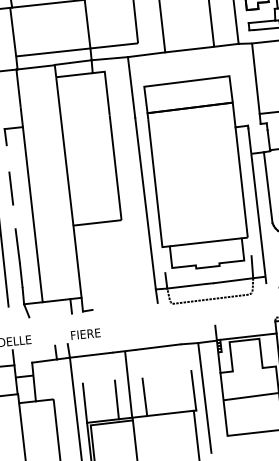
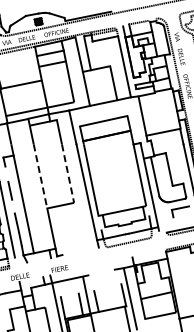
line: (116, 167) -> (68, 173), solid -> dashed
line: (66, 168) -> (40, 176), solid -> dashed
line: (158, 347) -> (101, 272), removed

